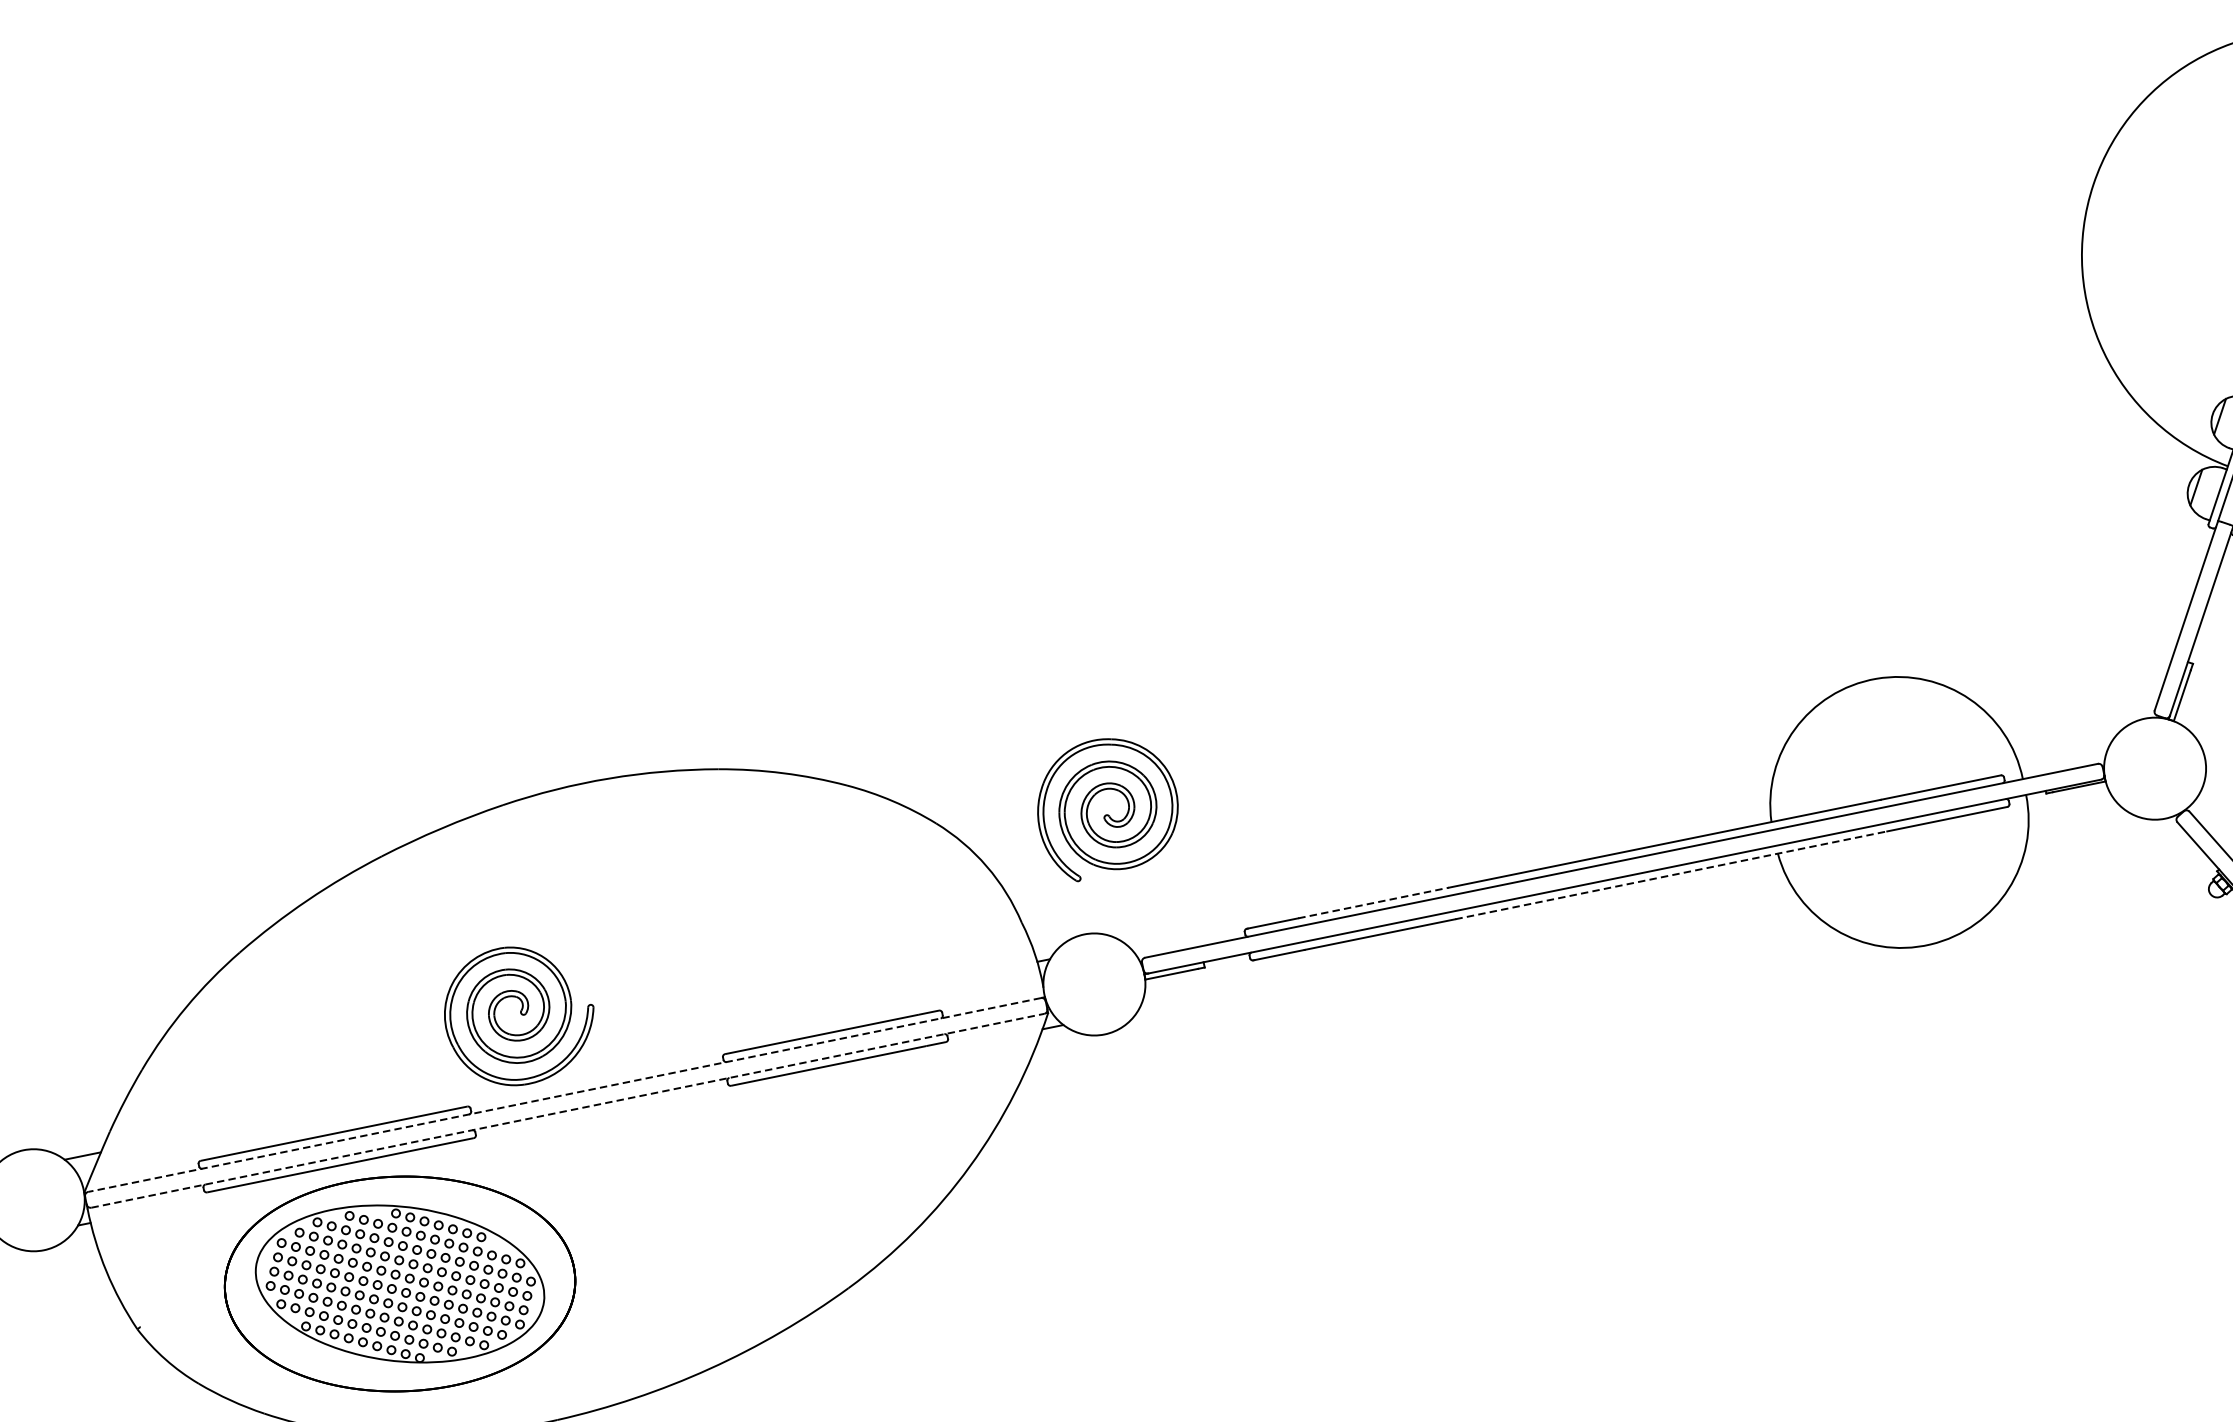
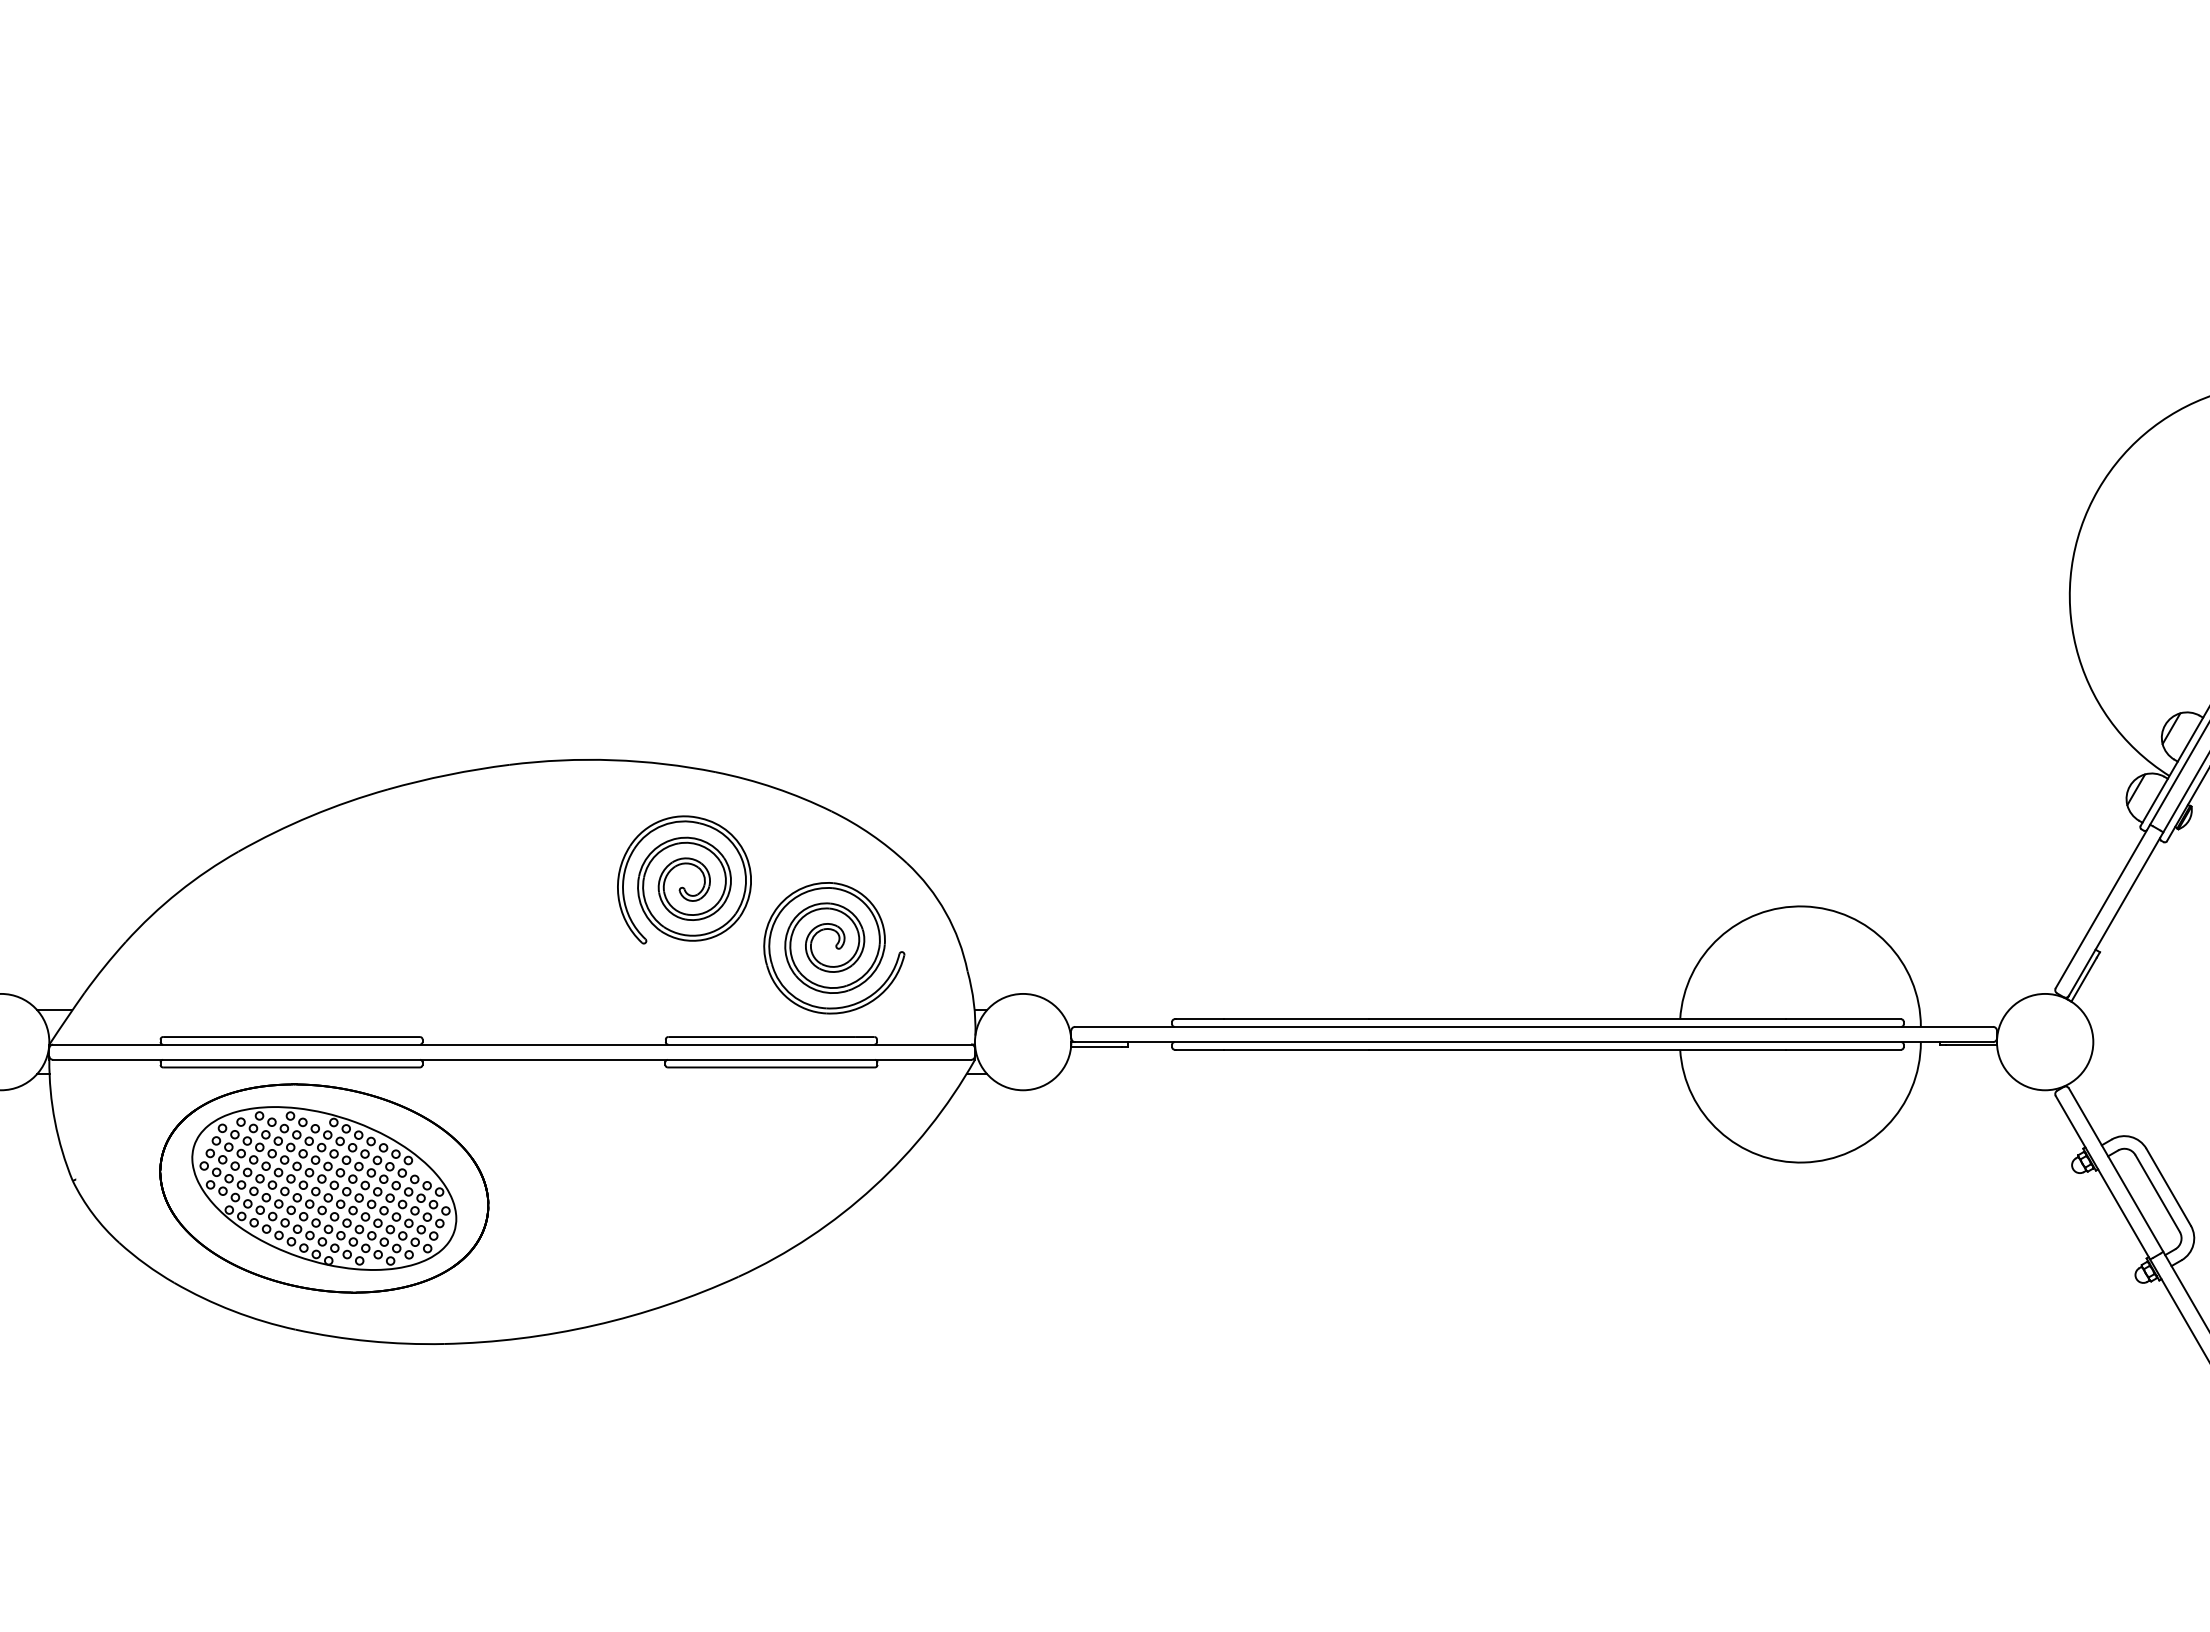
part: (1106, 813) -> (682, 886), moved
line: (1671, 875) -> (1577, 1049), dashed -> solid
line: (1373, 903) -> (1296, 1019), dashed -> solid
part: (519, 1015) -> (834, 948), moved
line: (563, 1095) -> (511, 1044), dashed -> solid
line: (568, 1110) -> (512, 1059), dashed -> solid

